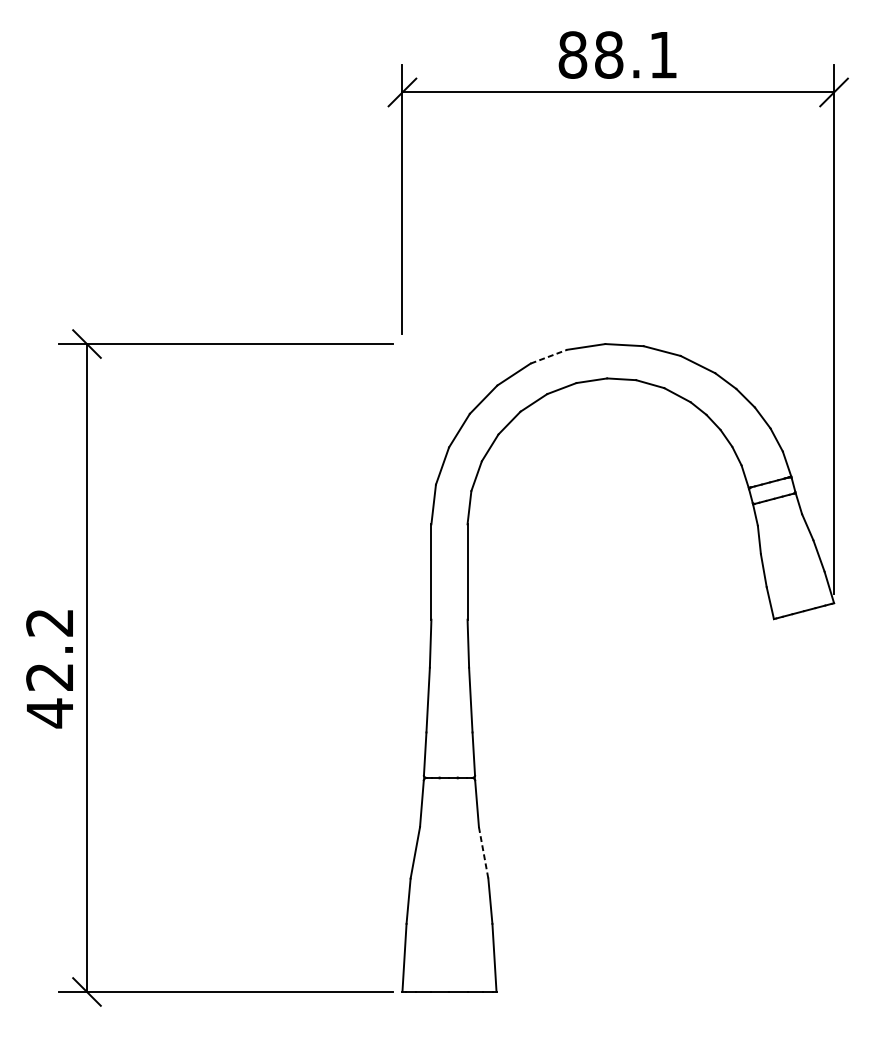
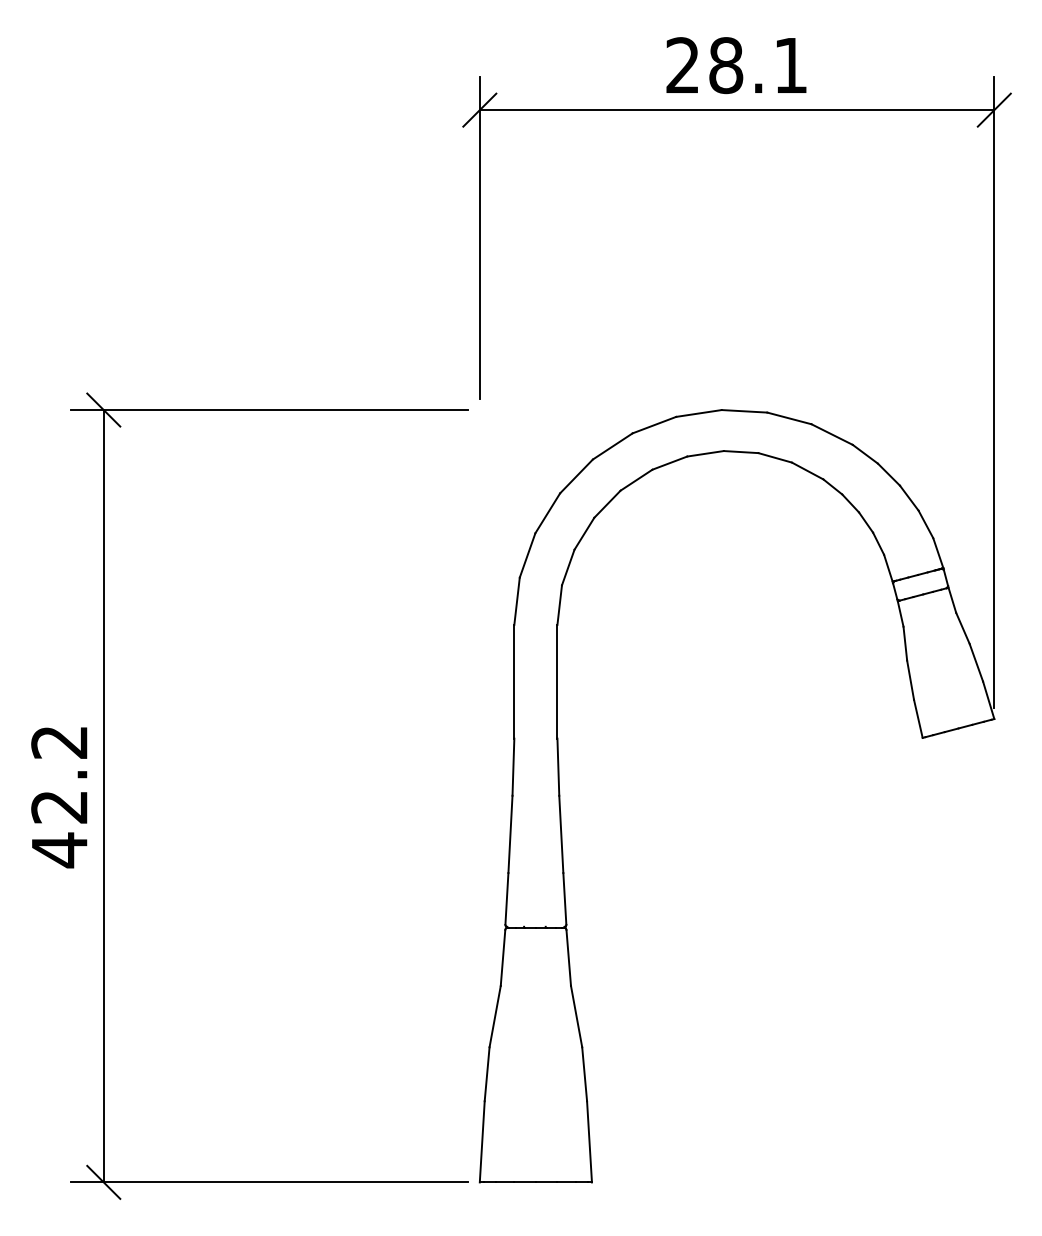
text: (572, 55) -> (682, 65), 88.1 -> 28.1
line: (548, 356) -> (654, 424), dashed -> solid
line: (483, 853) -> (576, 1017), dashed -> solid

